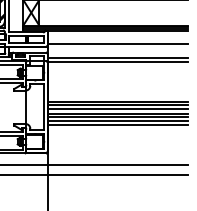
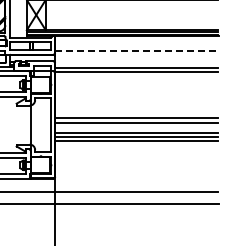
line: (117, 43) -> (136, 50), solid -> dashed
line: (117, 108) -> (136, 126), removed
line: (117, 124) -> (136, 145), removed

